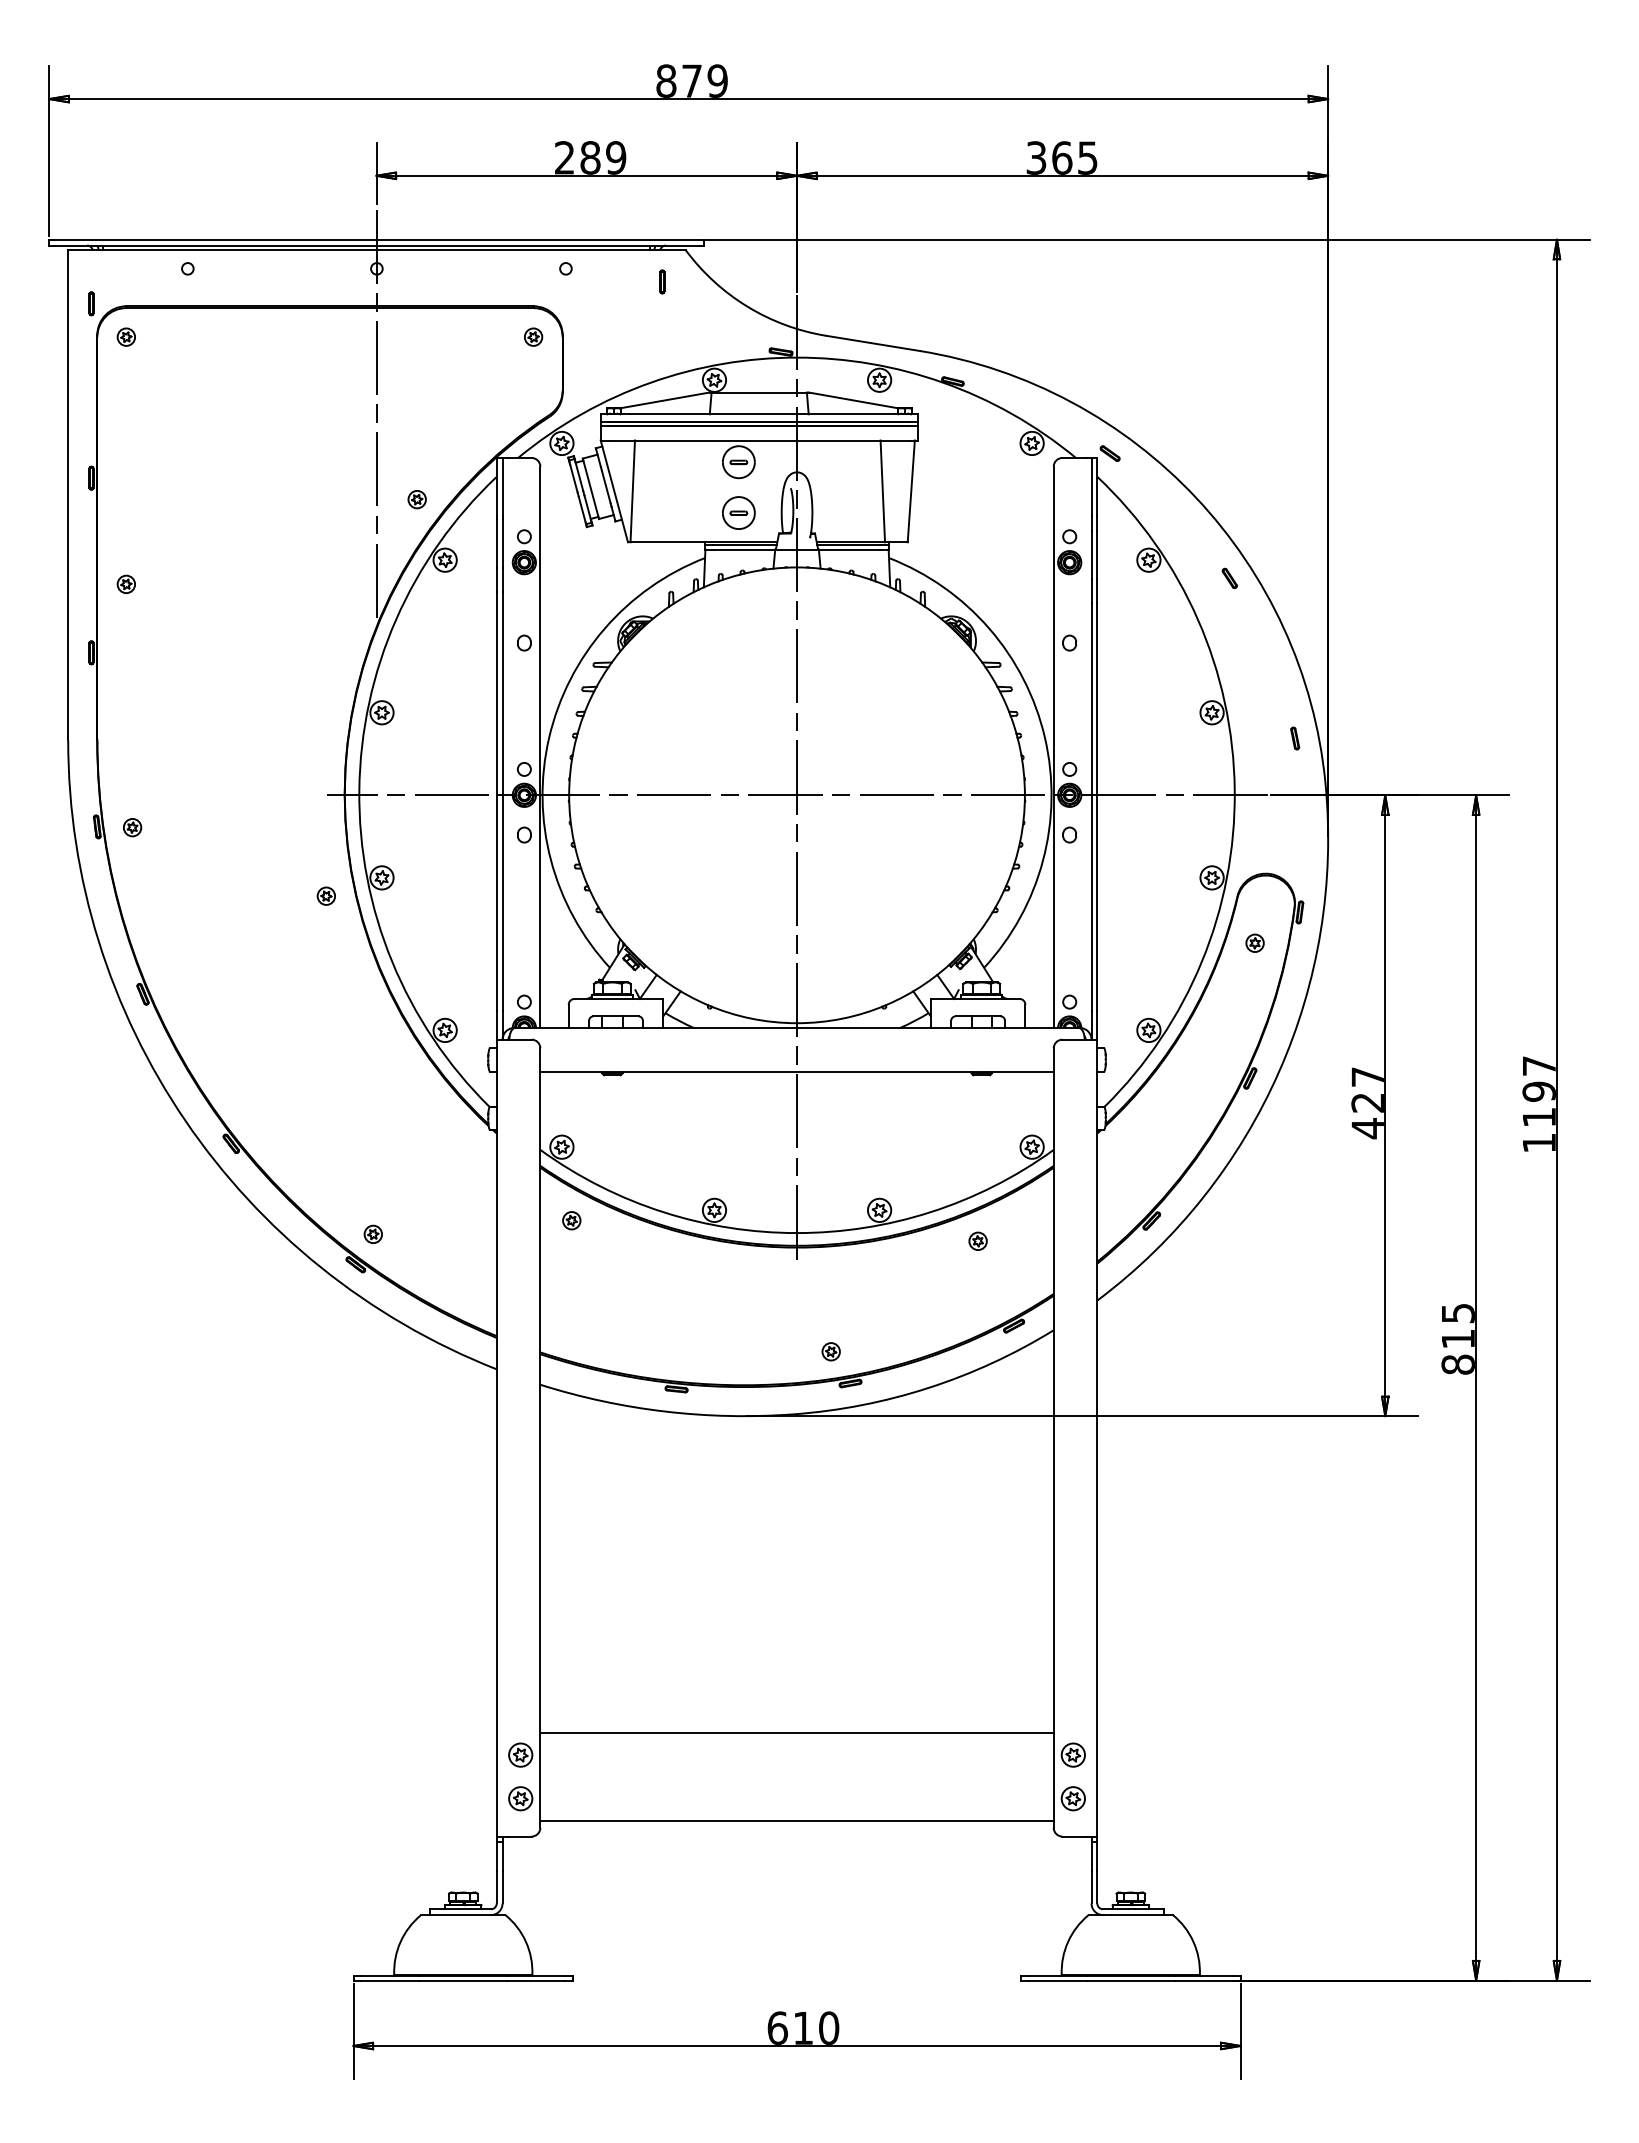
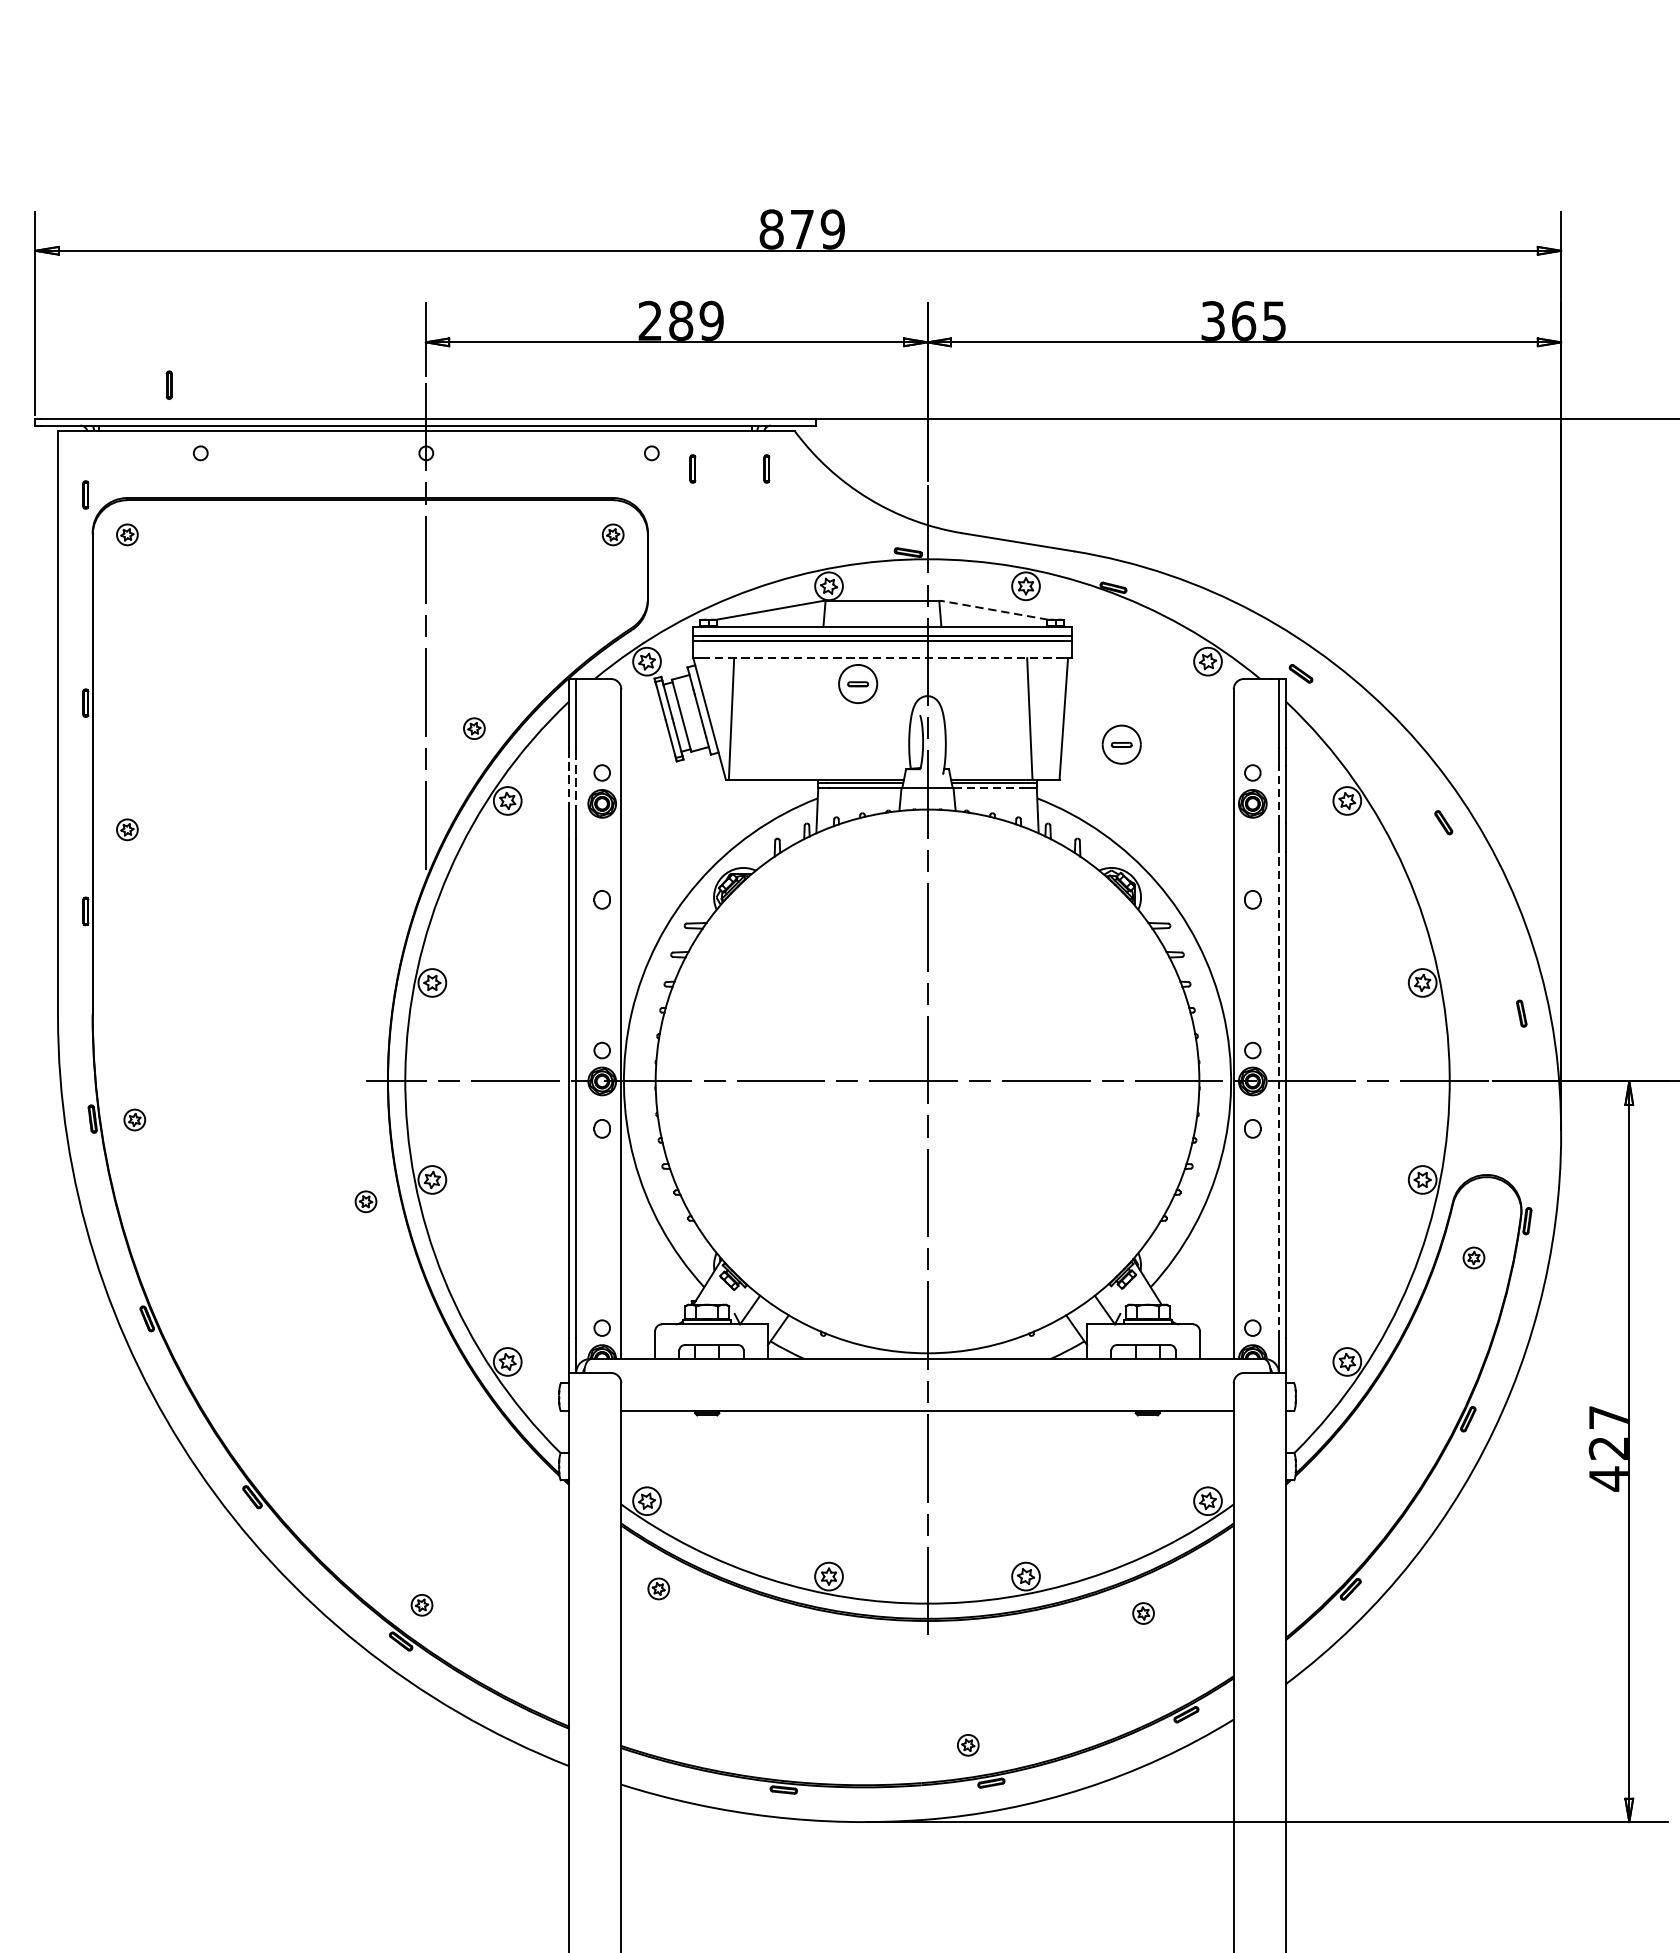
part: (161, 211) -> (169, 384), added
part: (600, 281) -> (693, 468), added
line: (852, 400) -> (993, 610), solid -> dashed
line: (759, 440) -> (882, 658), solid -> dashed
part: (738, 512) -> (1121, 744), moved
line: (496, 543) -> (568, 781), solid -> dashed
line: (502, 544) -> (576, 782), solid -> dashed
line: (849, 549) -> (990, 788), solid -> dashed
line: (1091, 554) -> (1278, 794), solid -> dashed
line: (1091, 806) -> (1278, 1094), solid -> dashed

